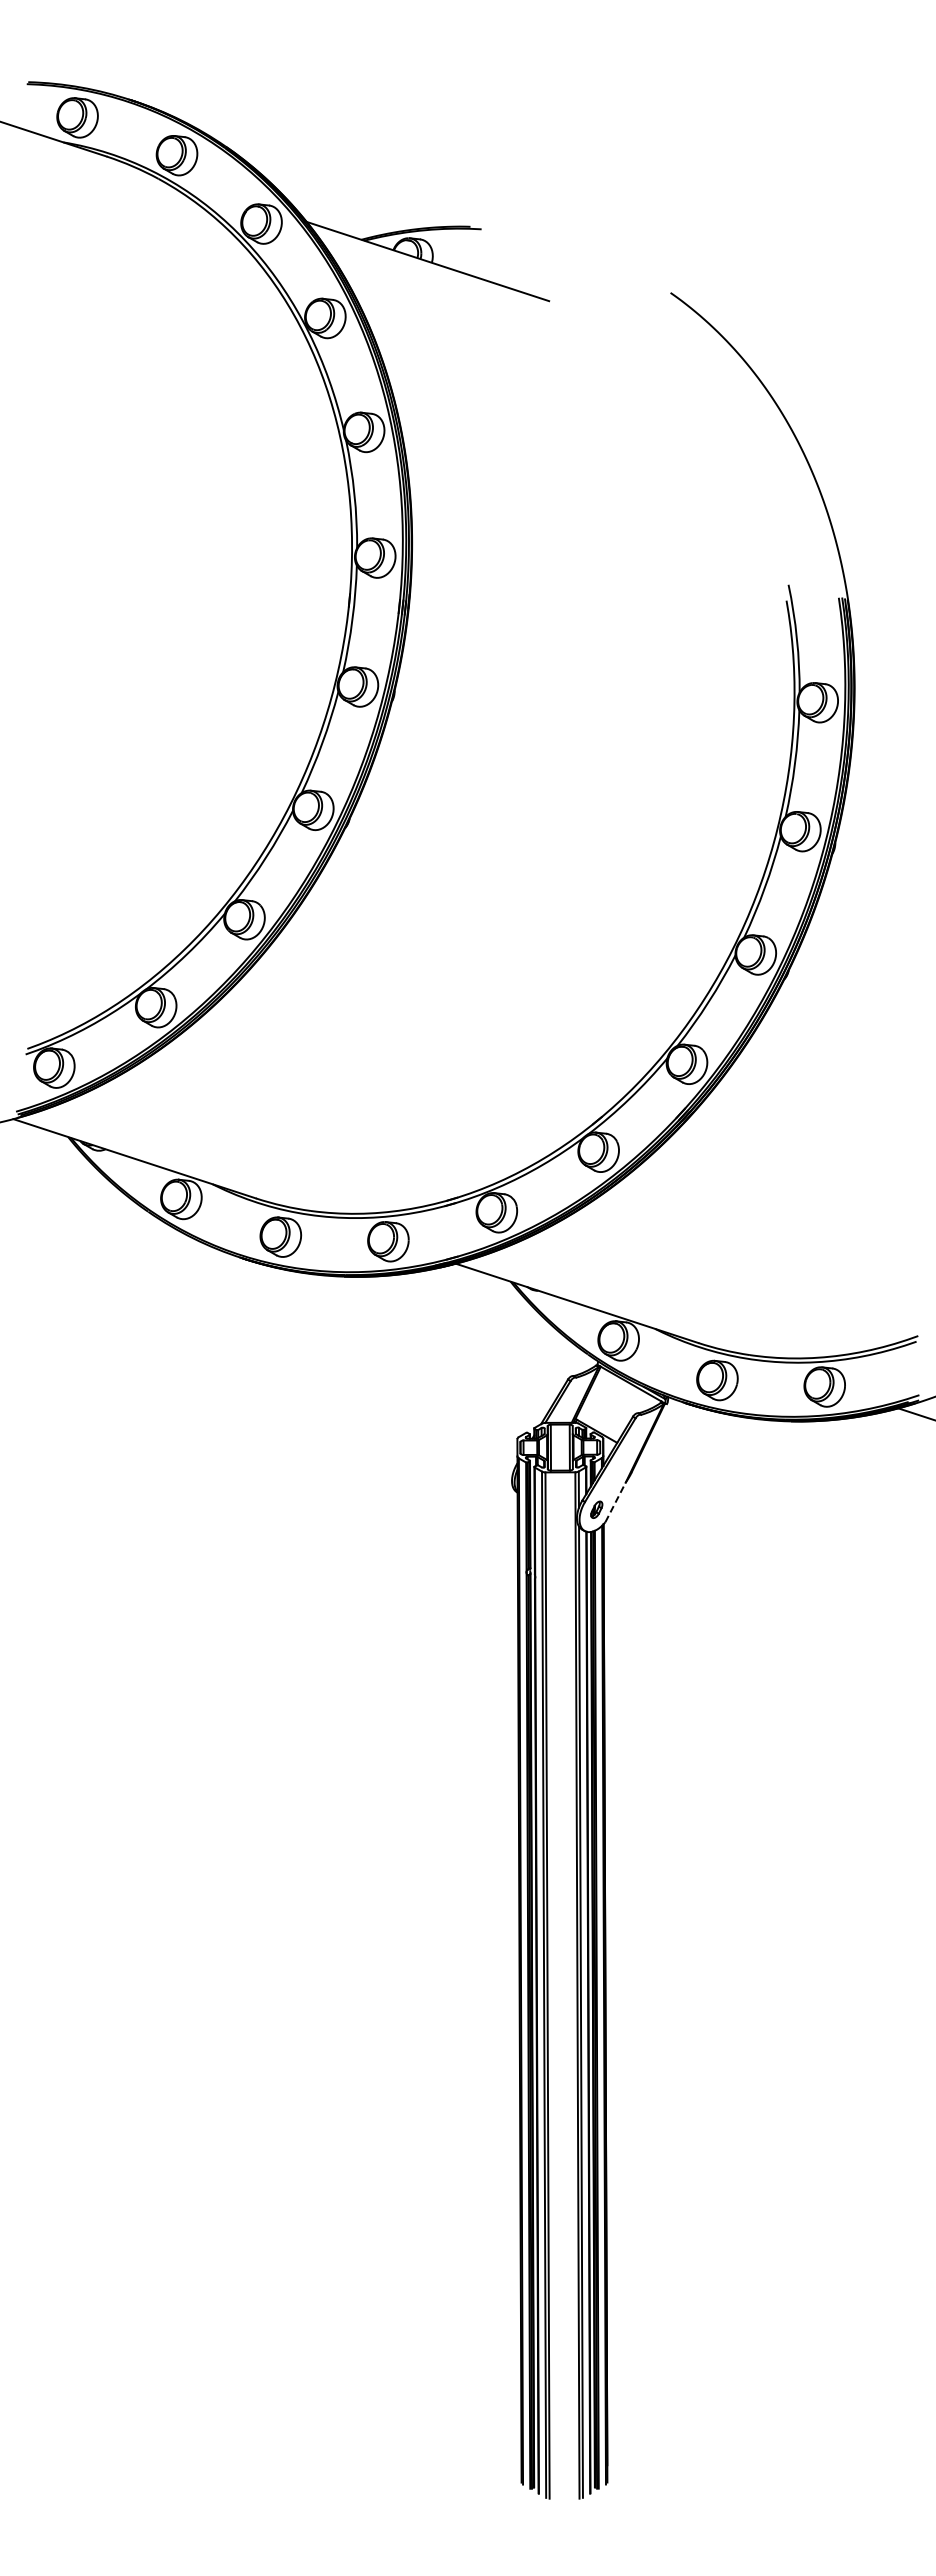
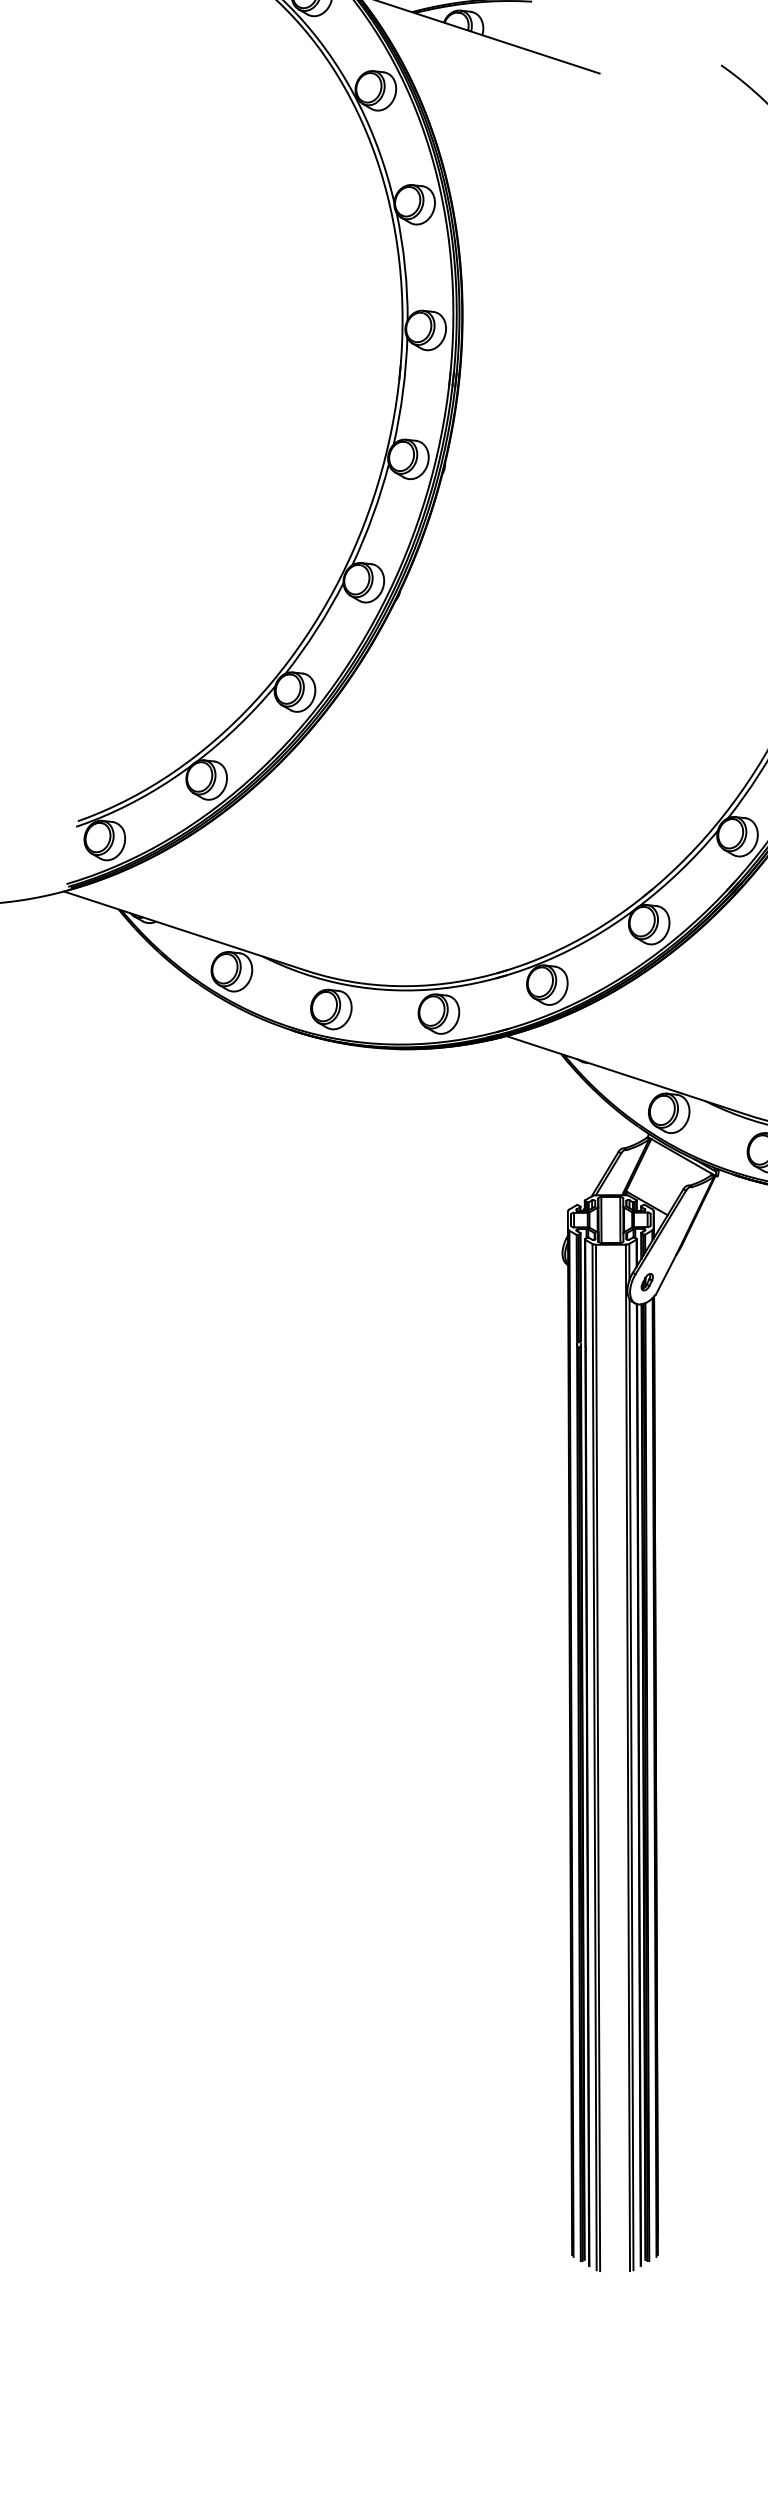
line: (615, 1502) -> (666, 1274), dashed -> solid

